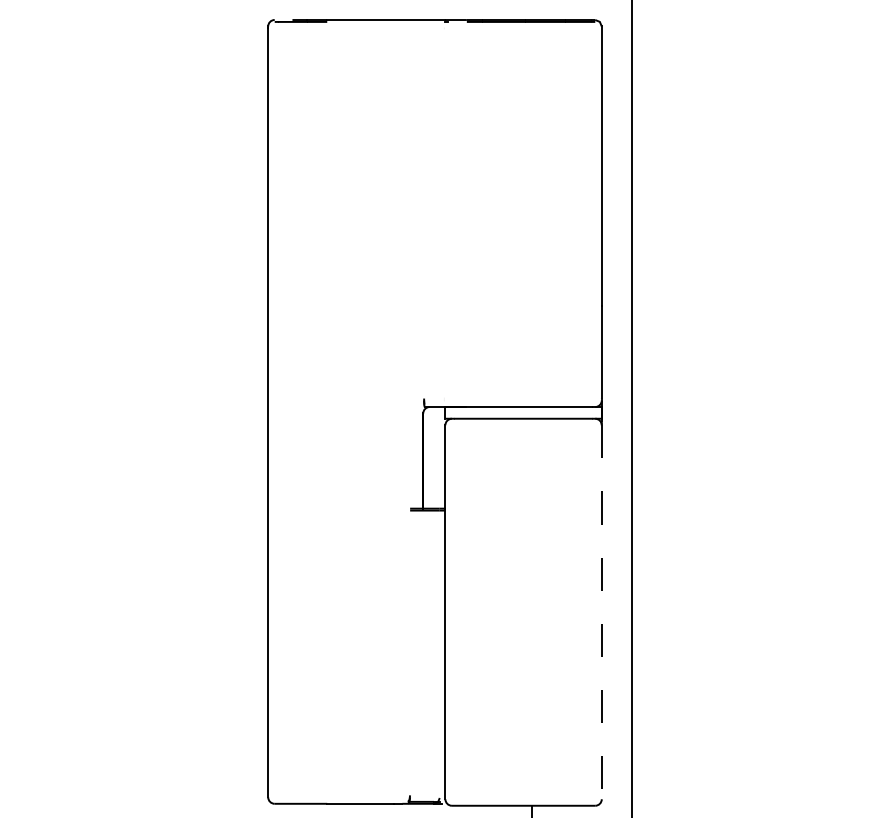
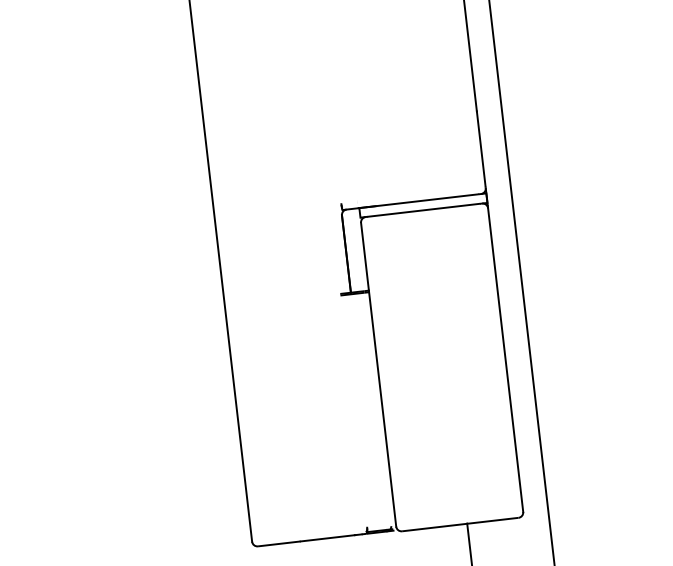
line: (601, 612) -> (505, 360), dashed -> solid

